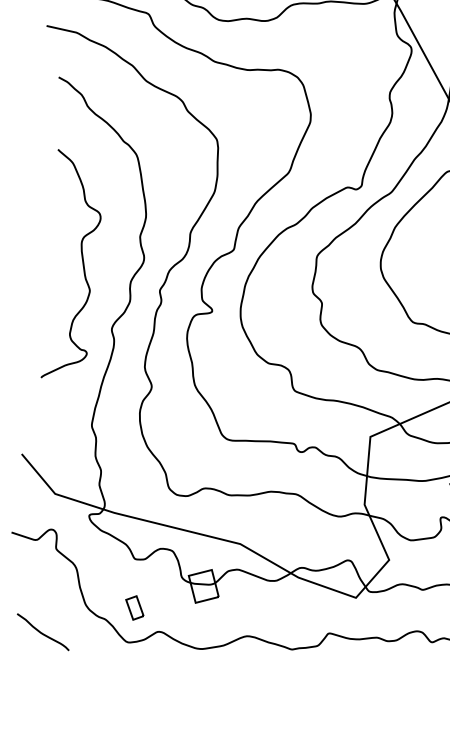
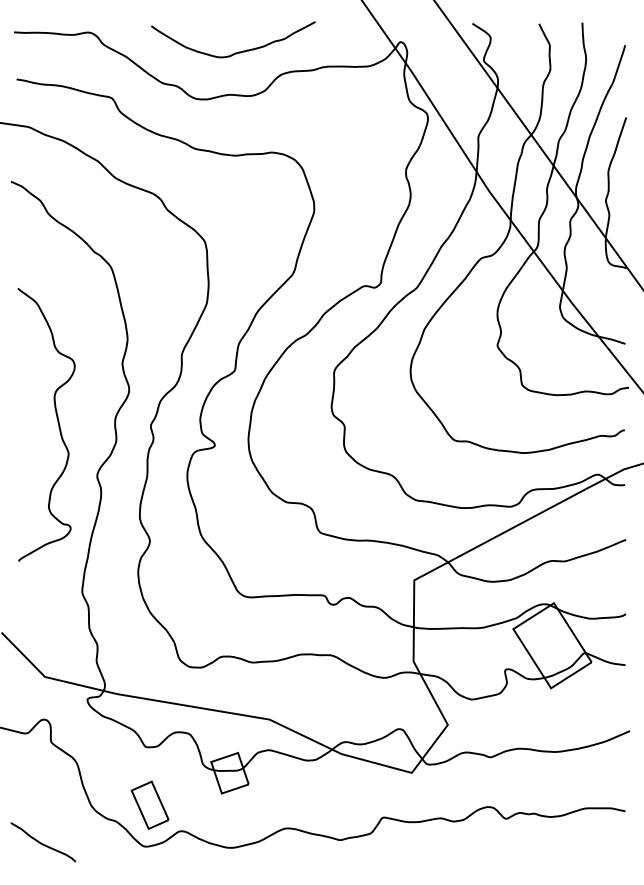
curve: (82, 264) -> (57, 422), moved
part: (134, 607) -> (149, 804), size x1.67

